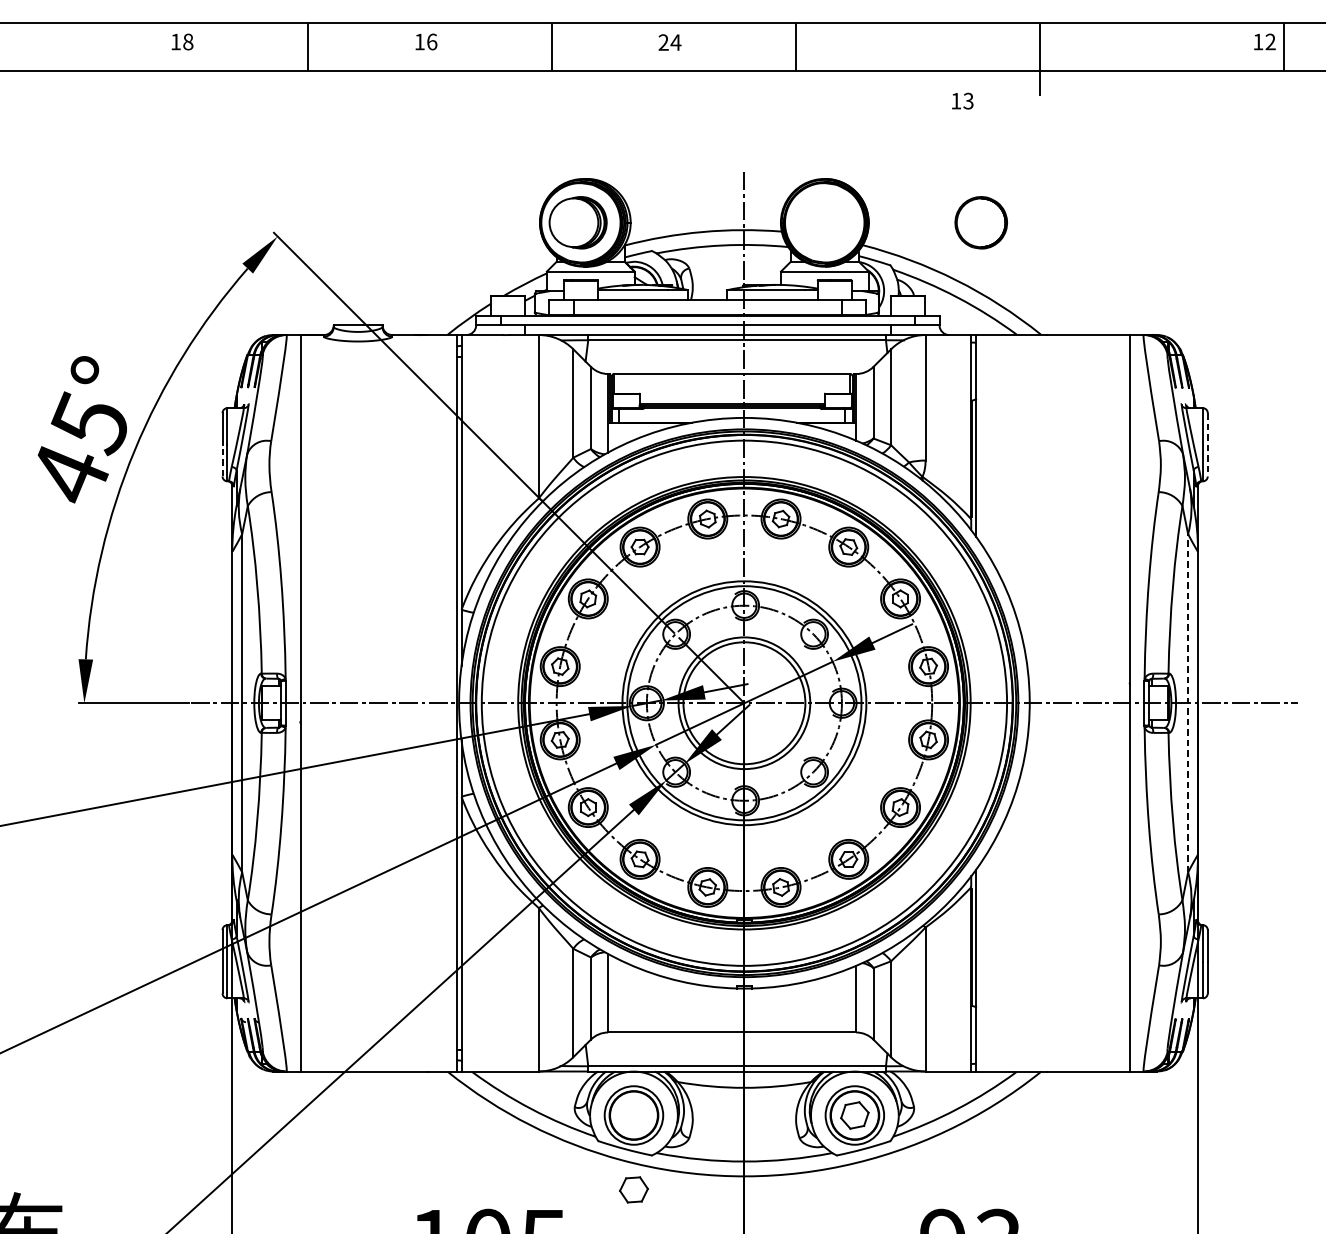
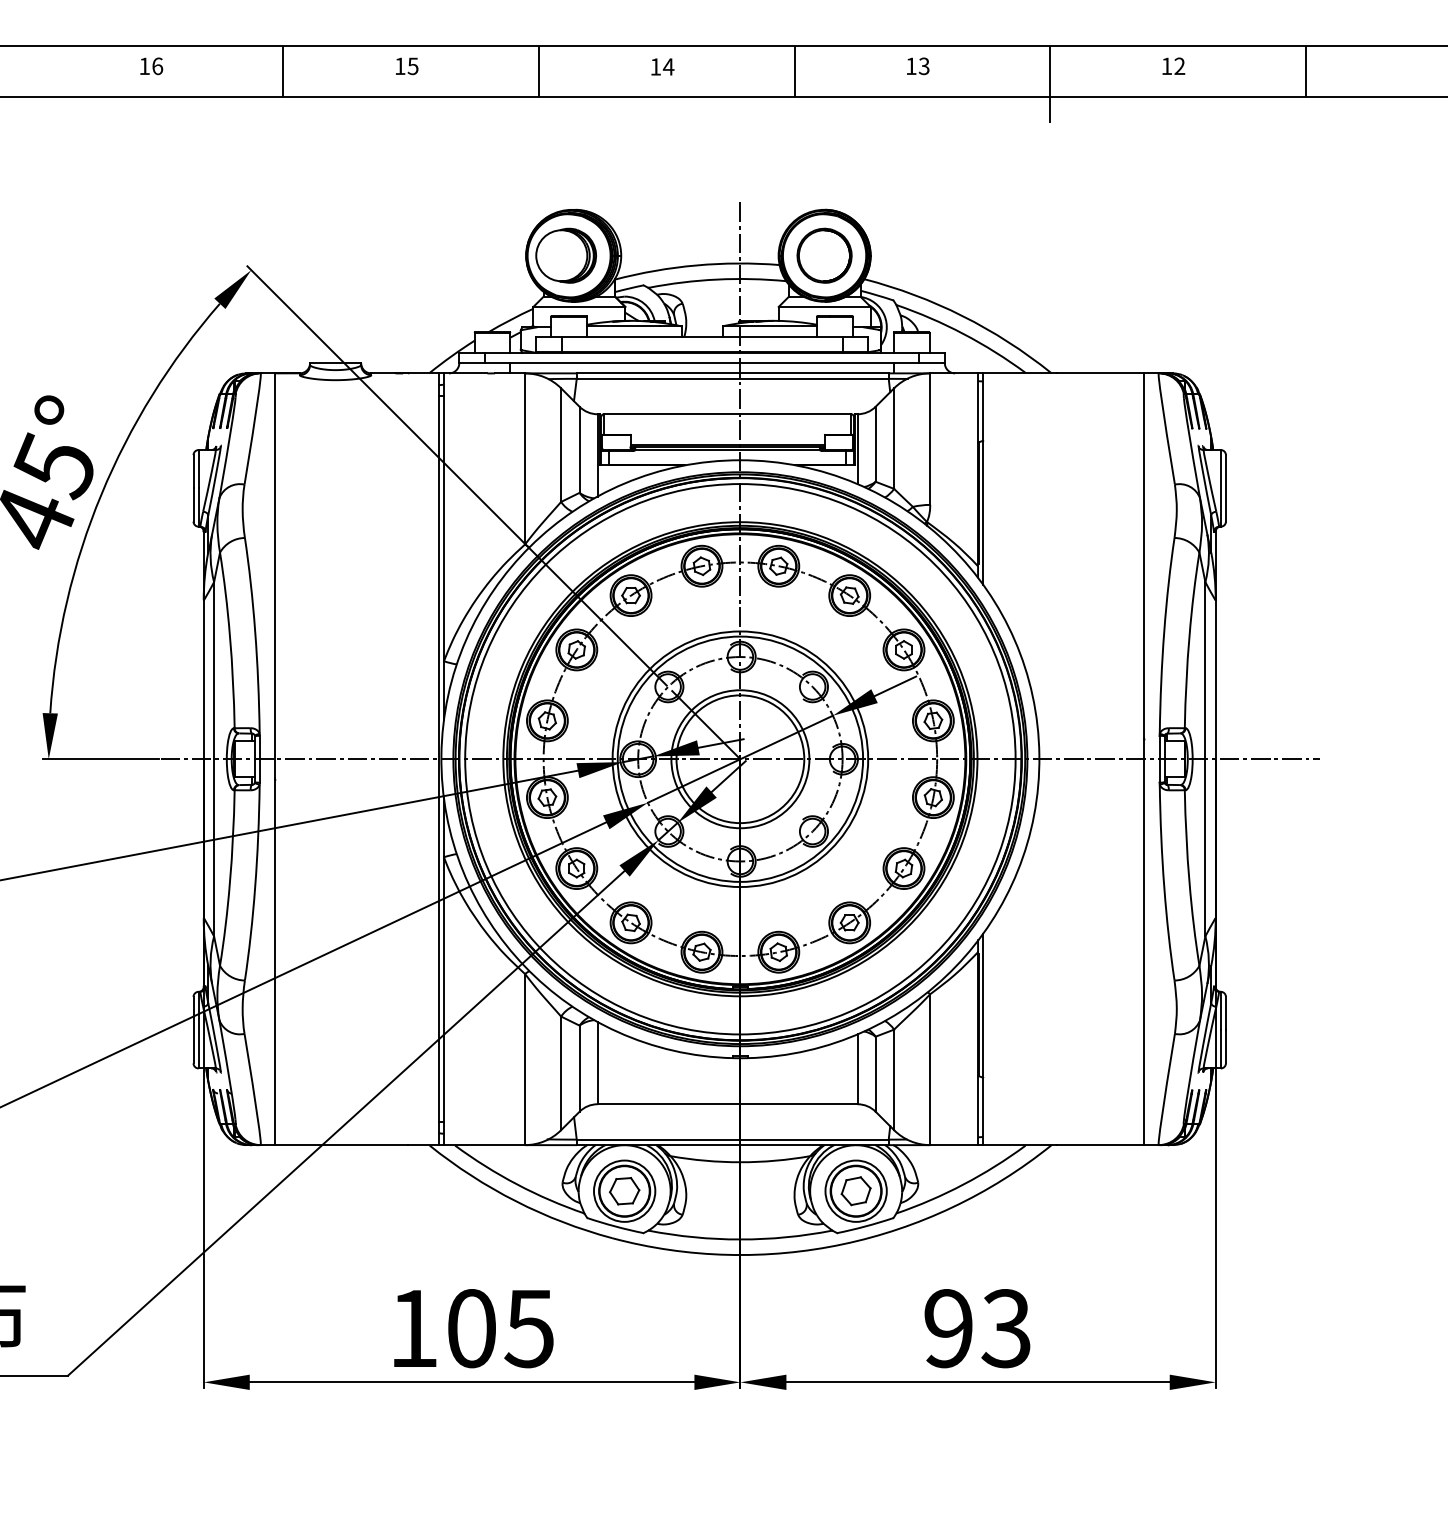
text: (188, 41) -> (157, 65), 18 -> 16
text: (1264, 41) -> (1173, 65), moved
text: (431, 42) -> (412, 66), 16 -> 15
text: (663, 42) -> (655, 66), 24 -> 14
text: (963, 101) -> (918, 66), moved
part: (981, 222) -> (824, 255), moved
line: (1207, 444) -> (1225, 488), dashed -> solid
line: (222, 460) -> (193, 504), dashed -> solid
line: (1188, 702) -> (1205, 758), dashed -> solid
part: (633, 1190) -> (624, 1191), moved

